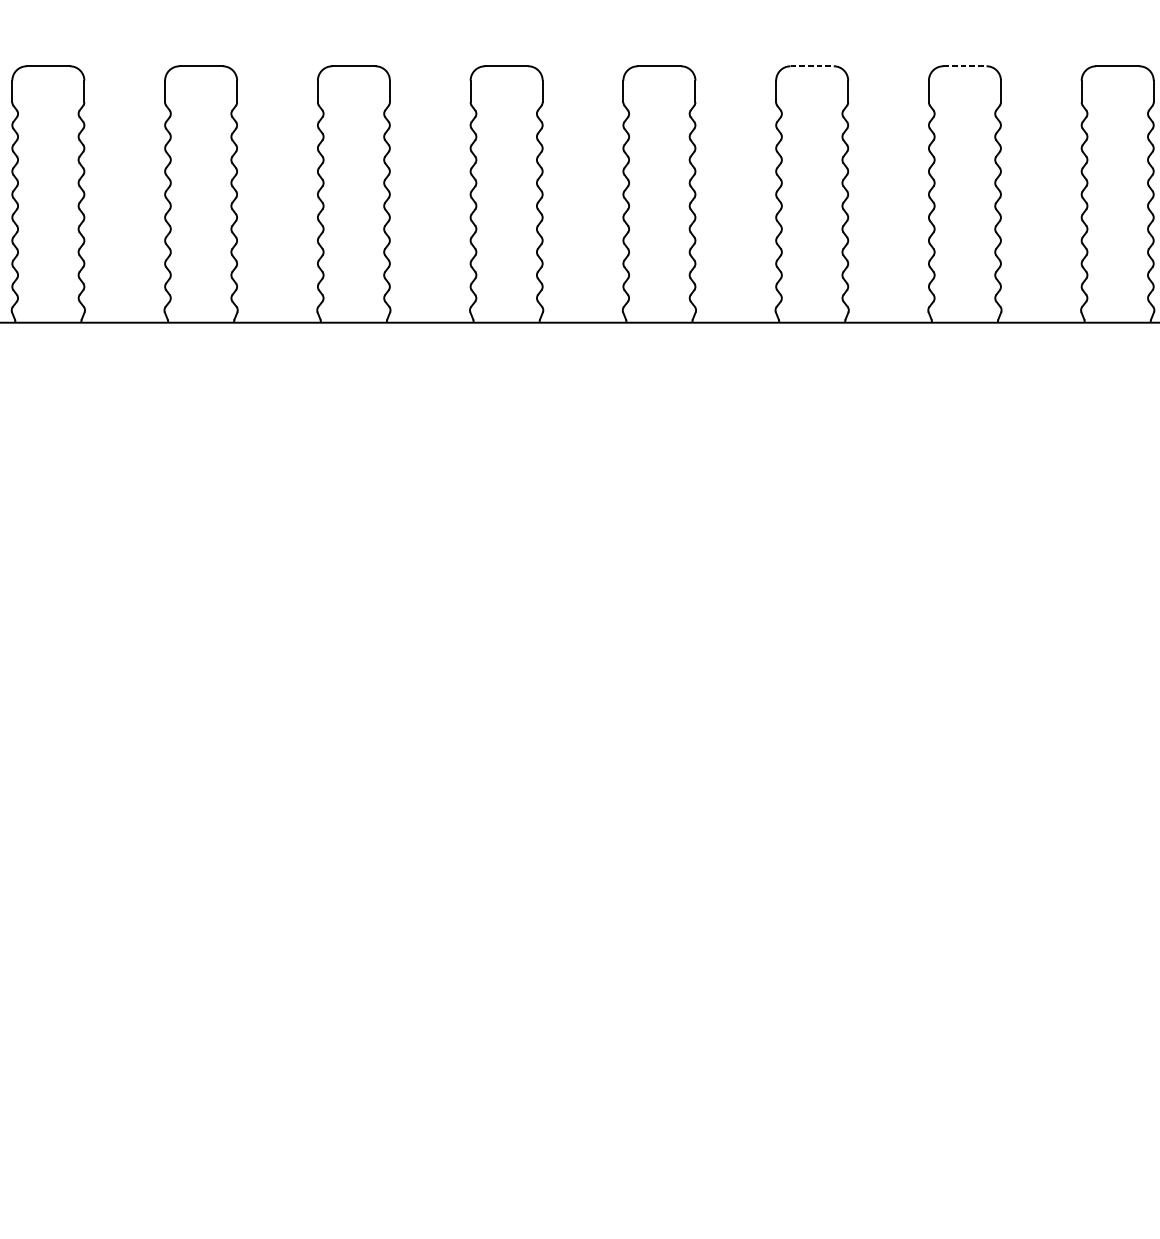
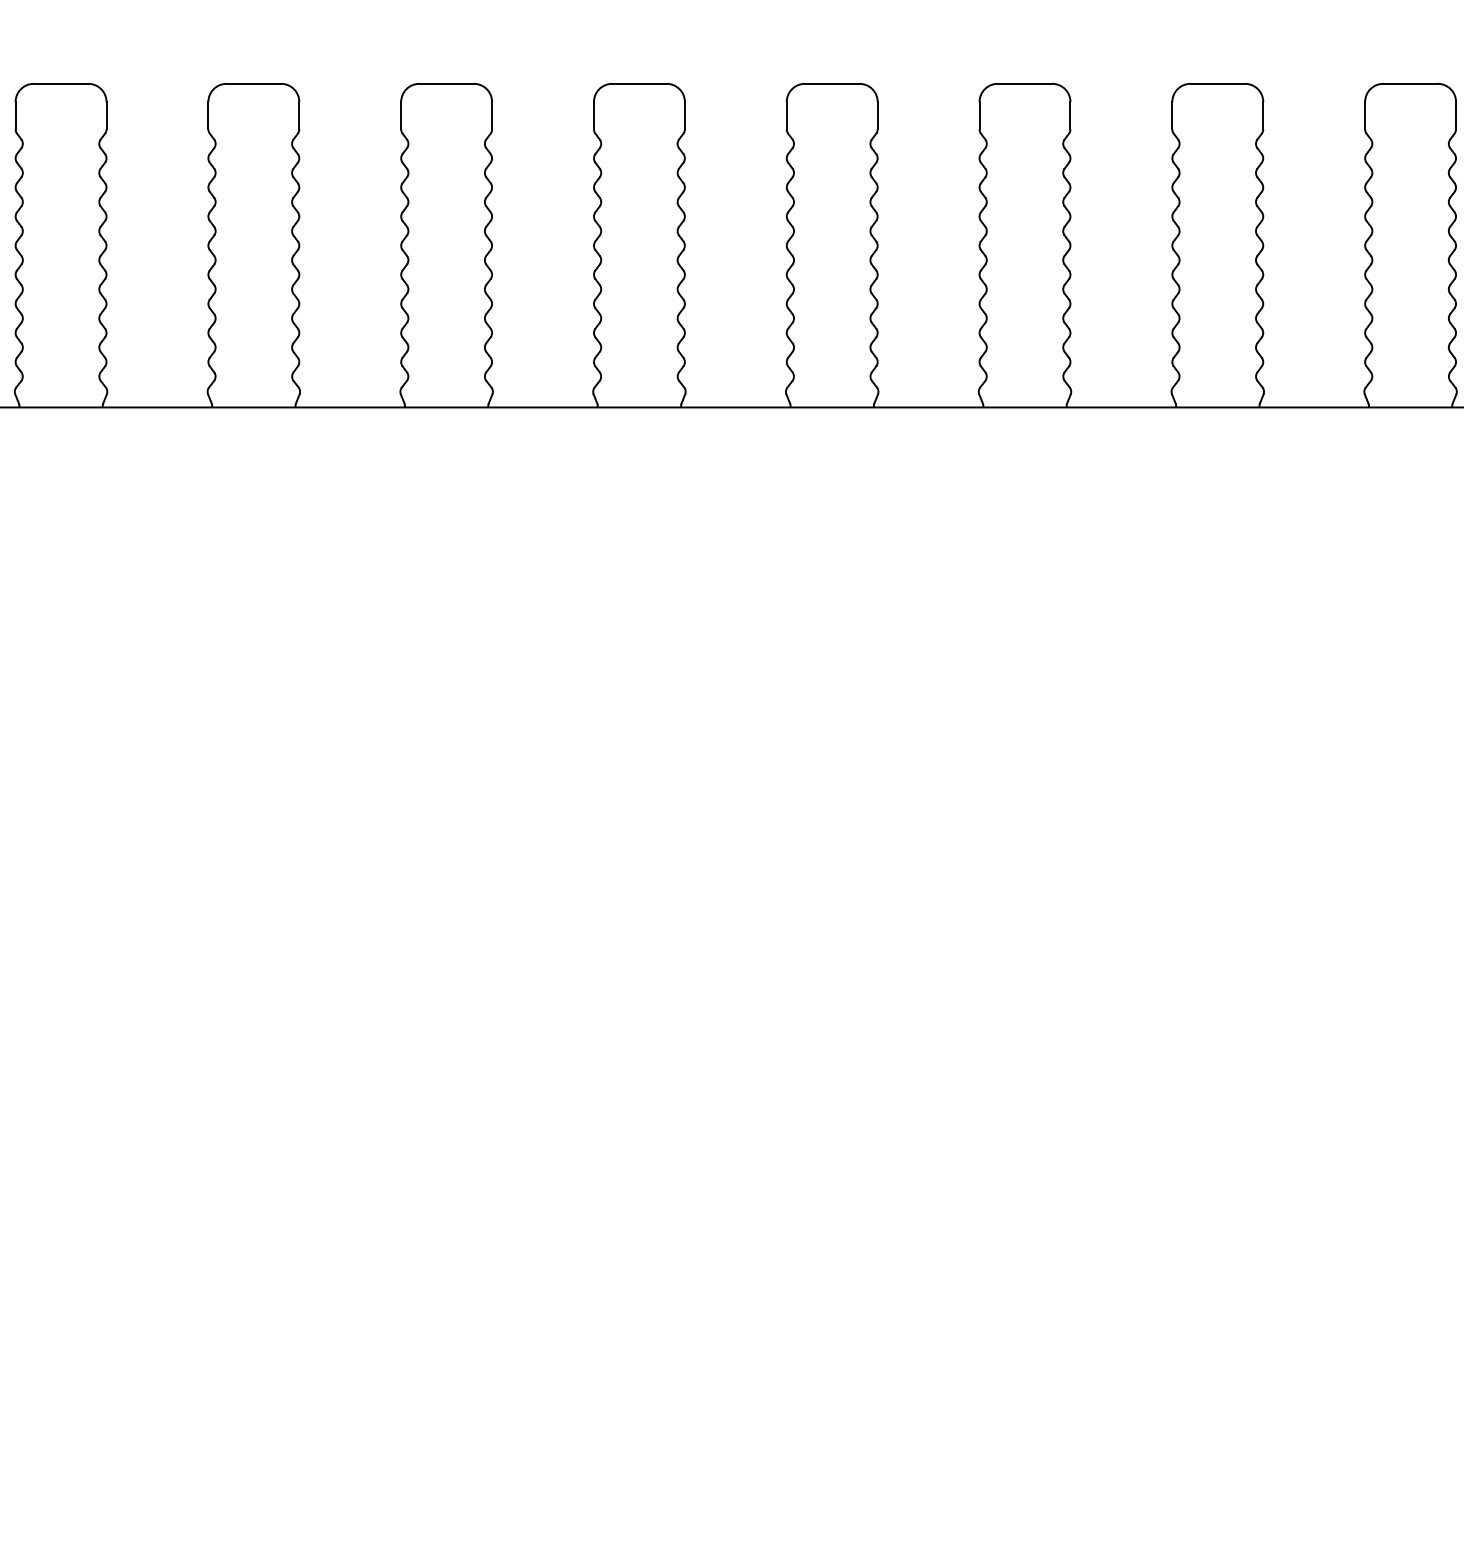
line: (812, 66) -> (1025, 83), dashed -> solid
line: (965, 66) -> (1218, 83), dashed -> solid

